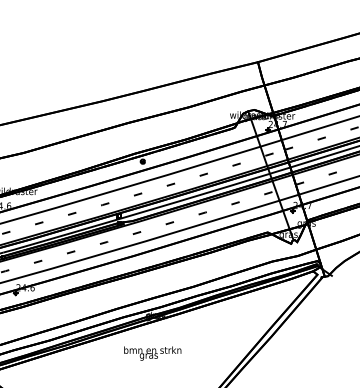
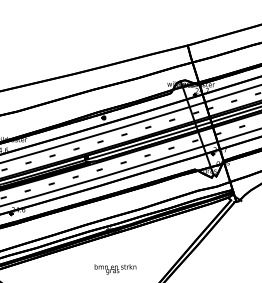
text: (152, 353) -> (115, 269), moved

